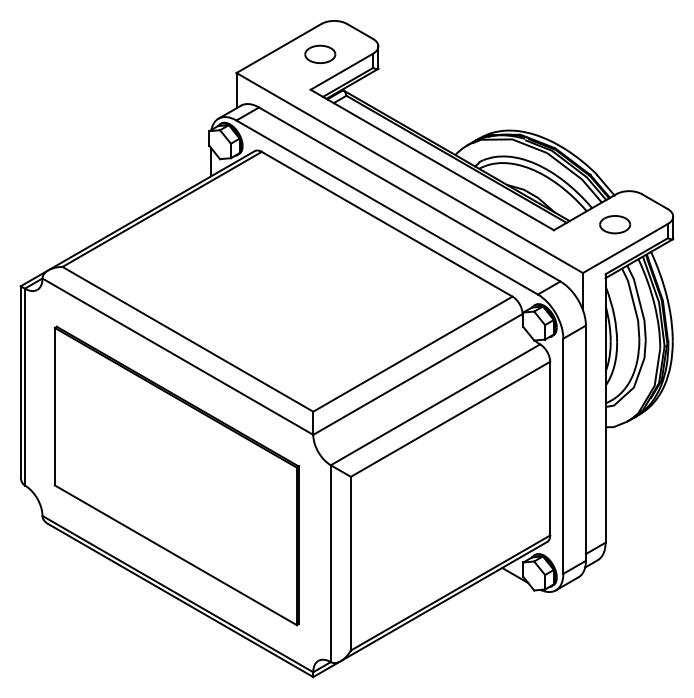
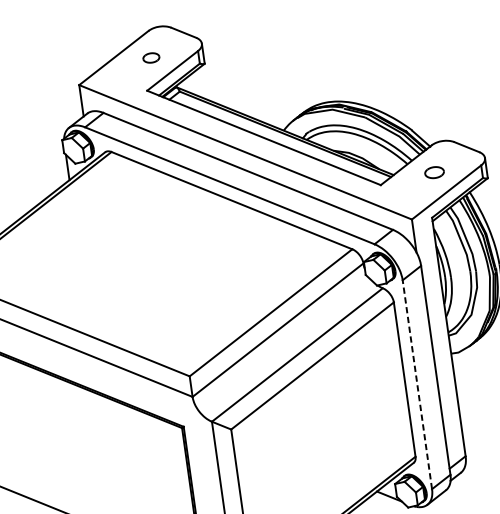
part: (320, 53) -> (151, 57), size x0.6
part: (615, 224) -> (434, 172), size x0.7
line: (563, 456) -> (417, 384), solid -> dashed

